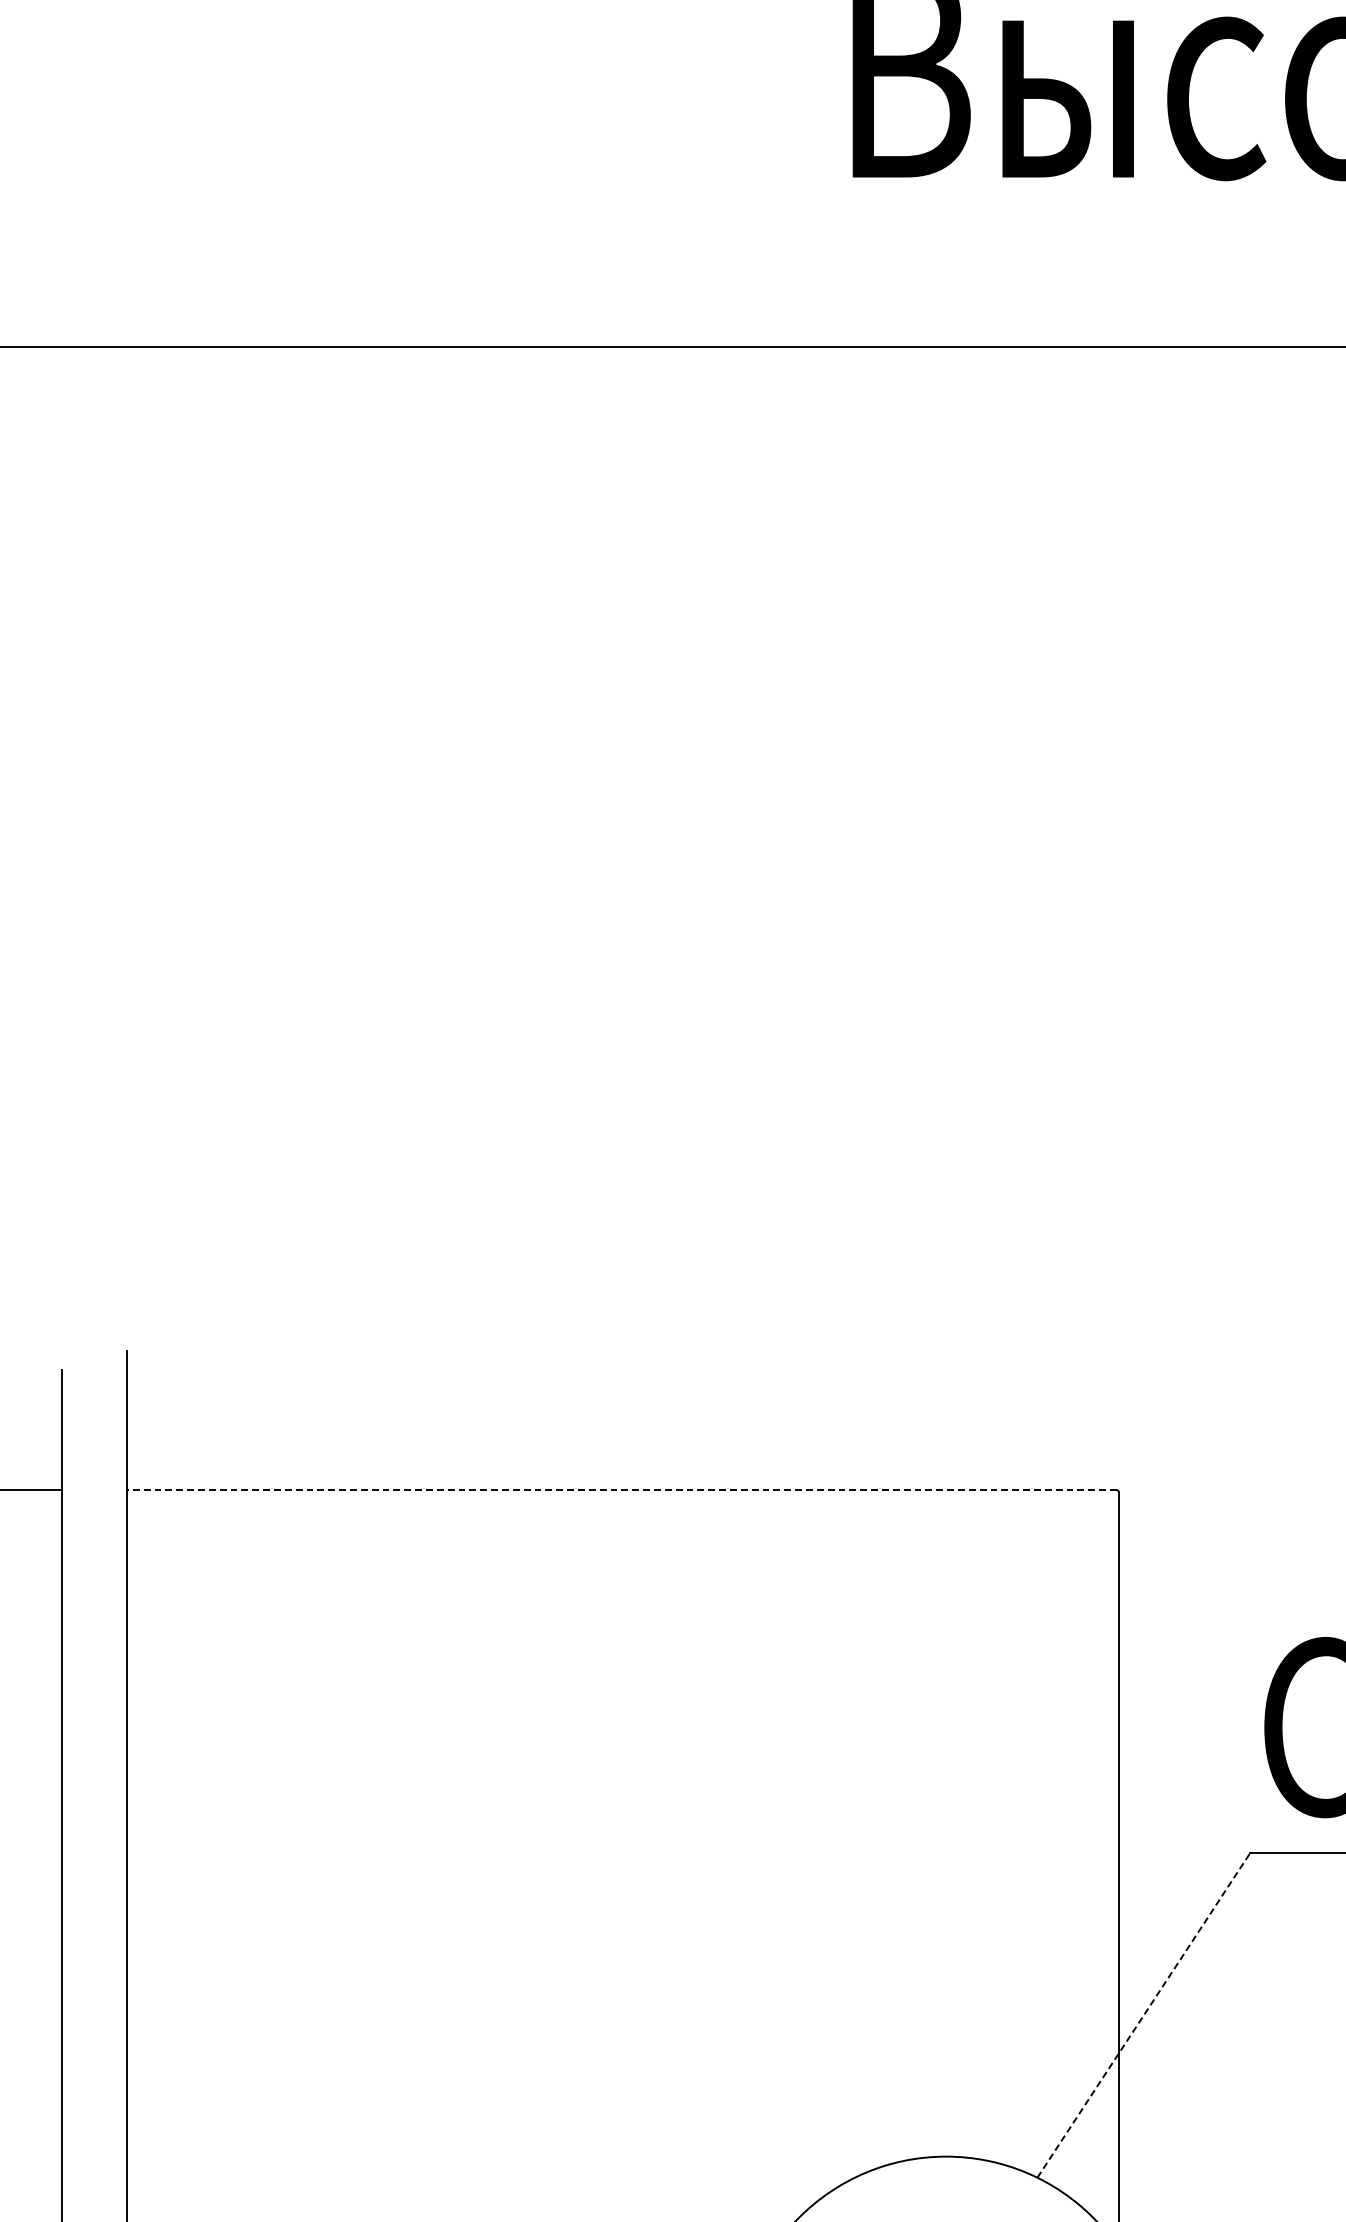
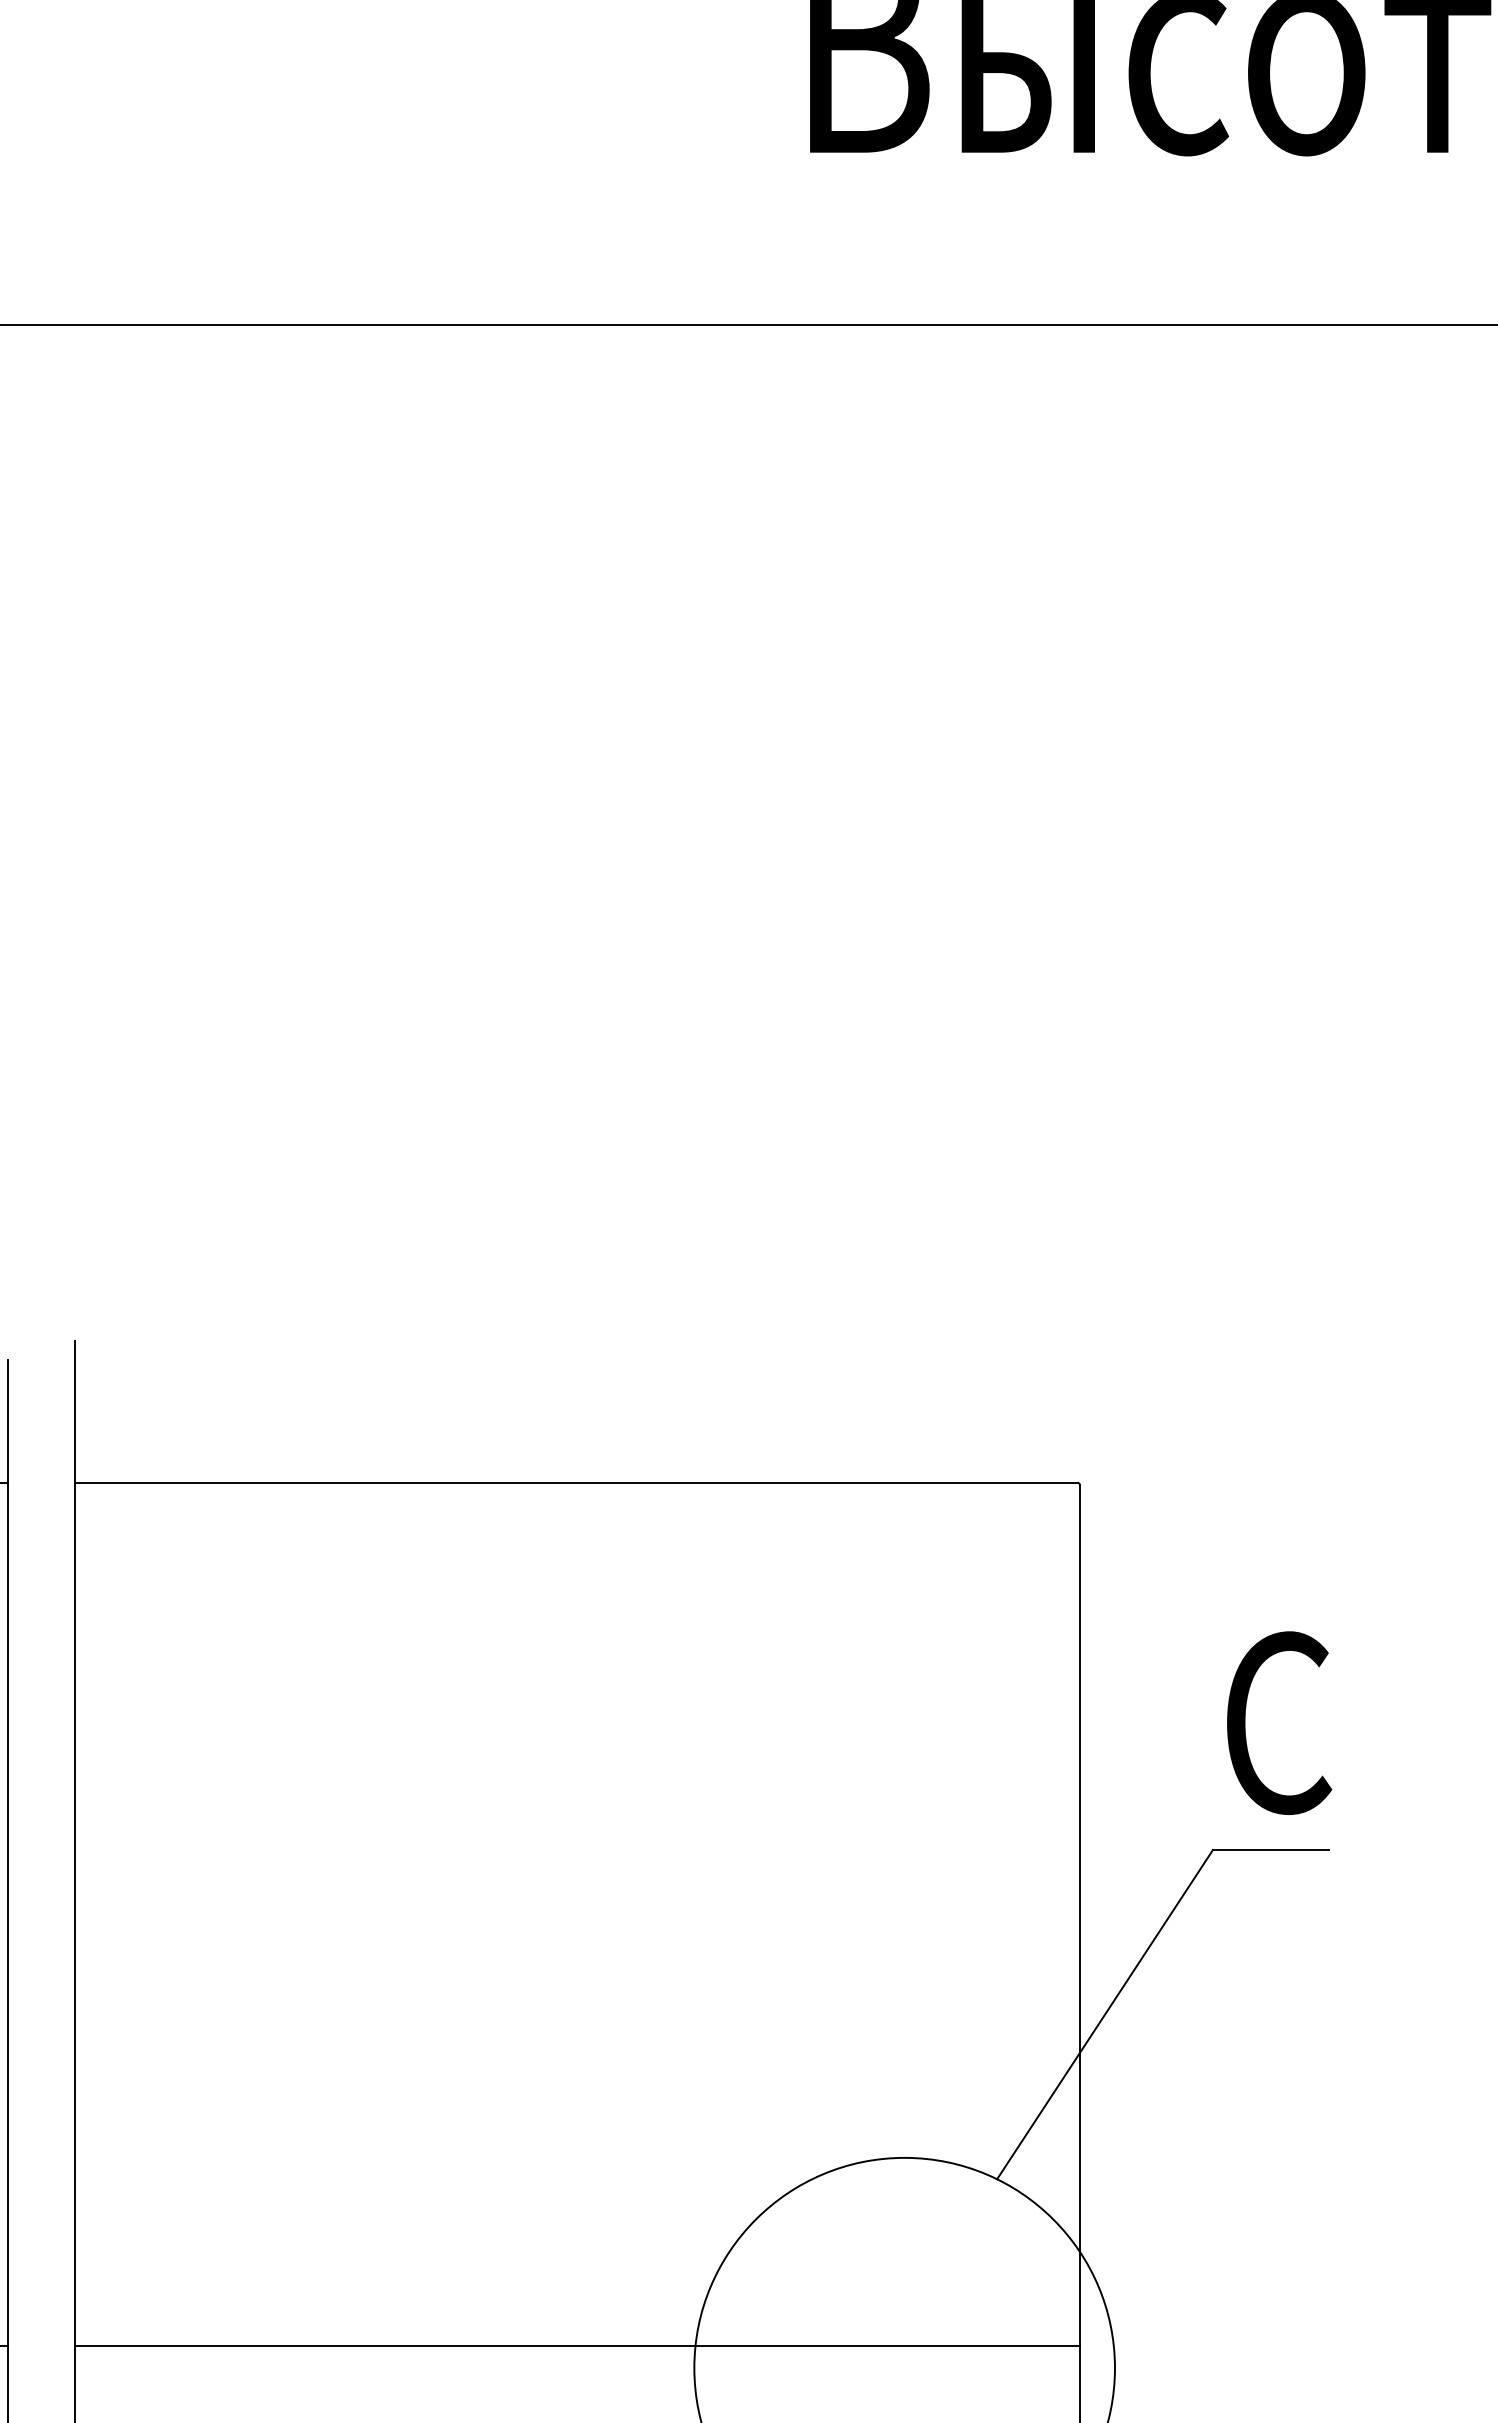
line: (621, 1490) -> (575, 1482), dashed -> solid
line: (1144, 2015) -> (1105, 2014), dashed -> solid

